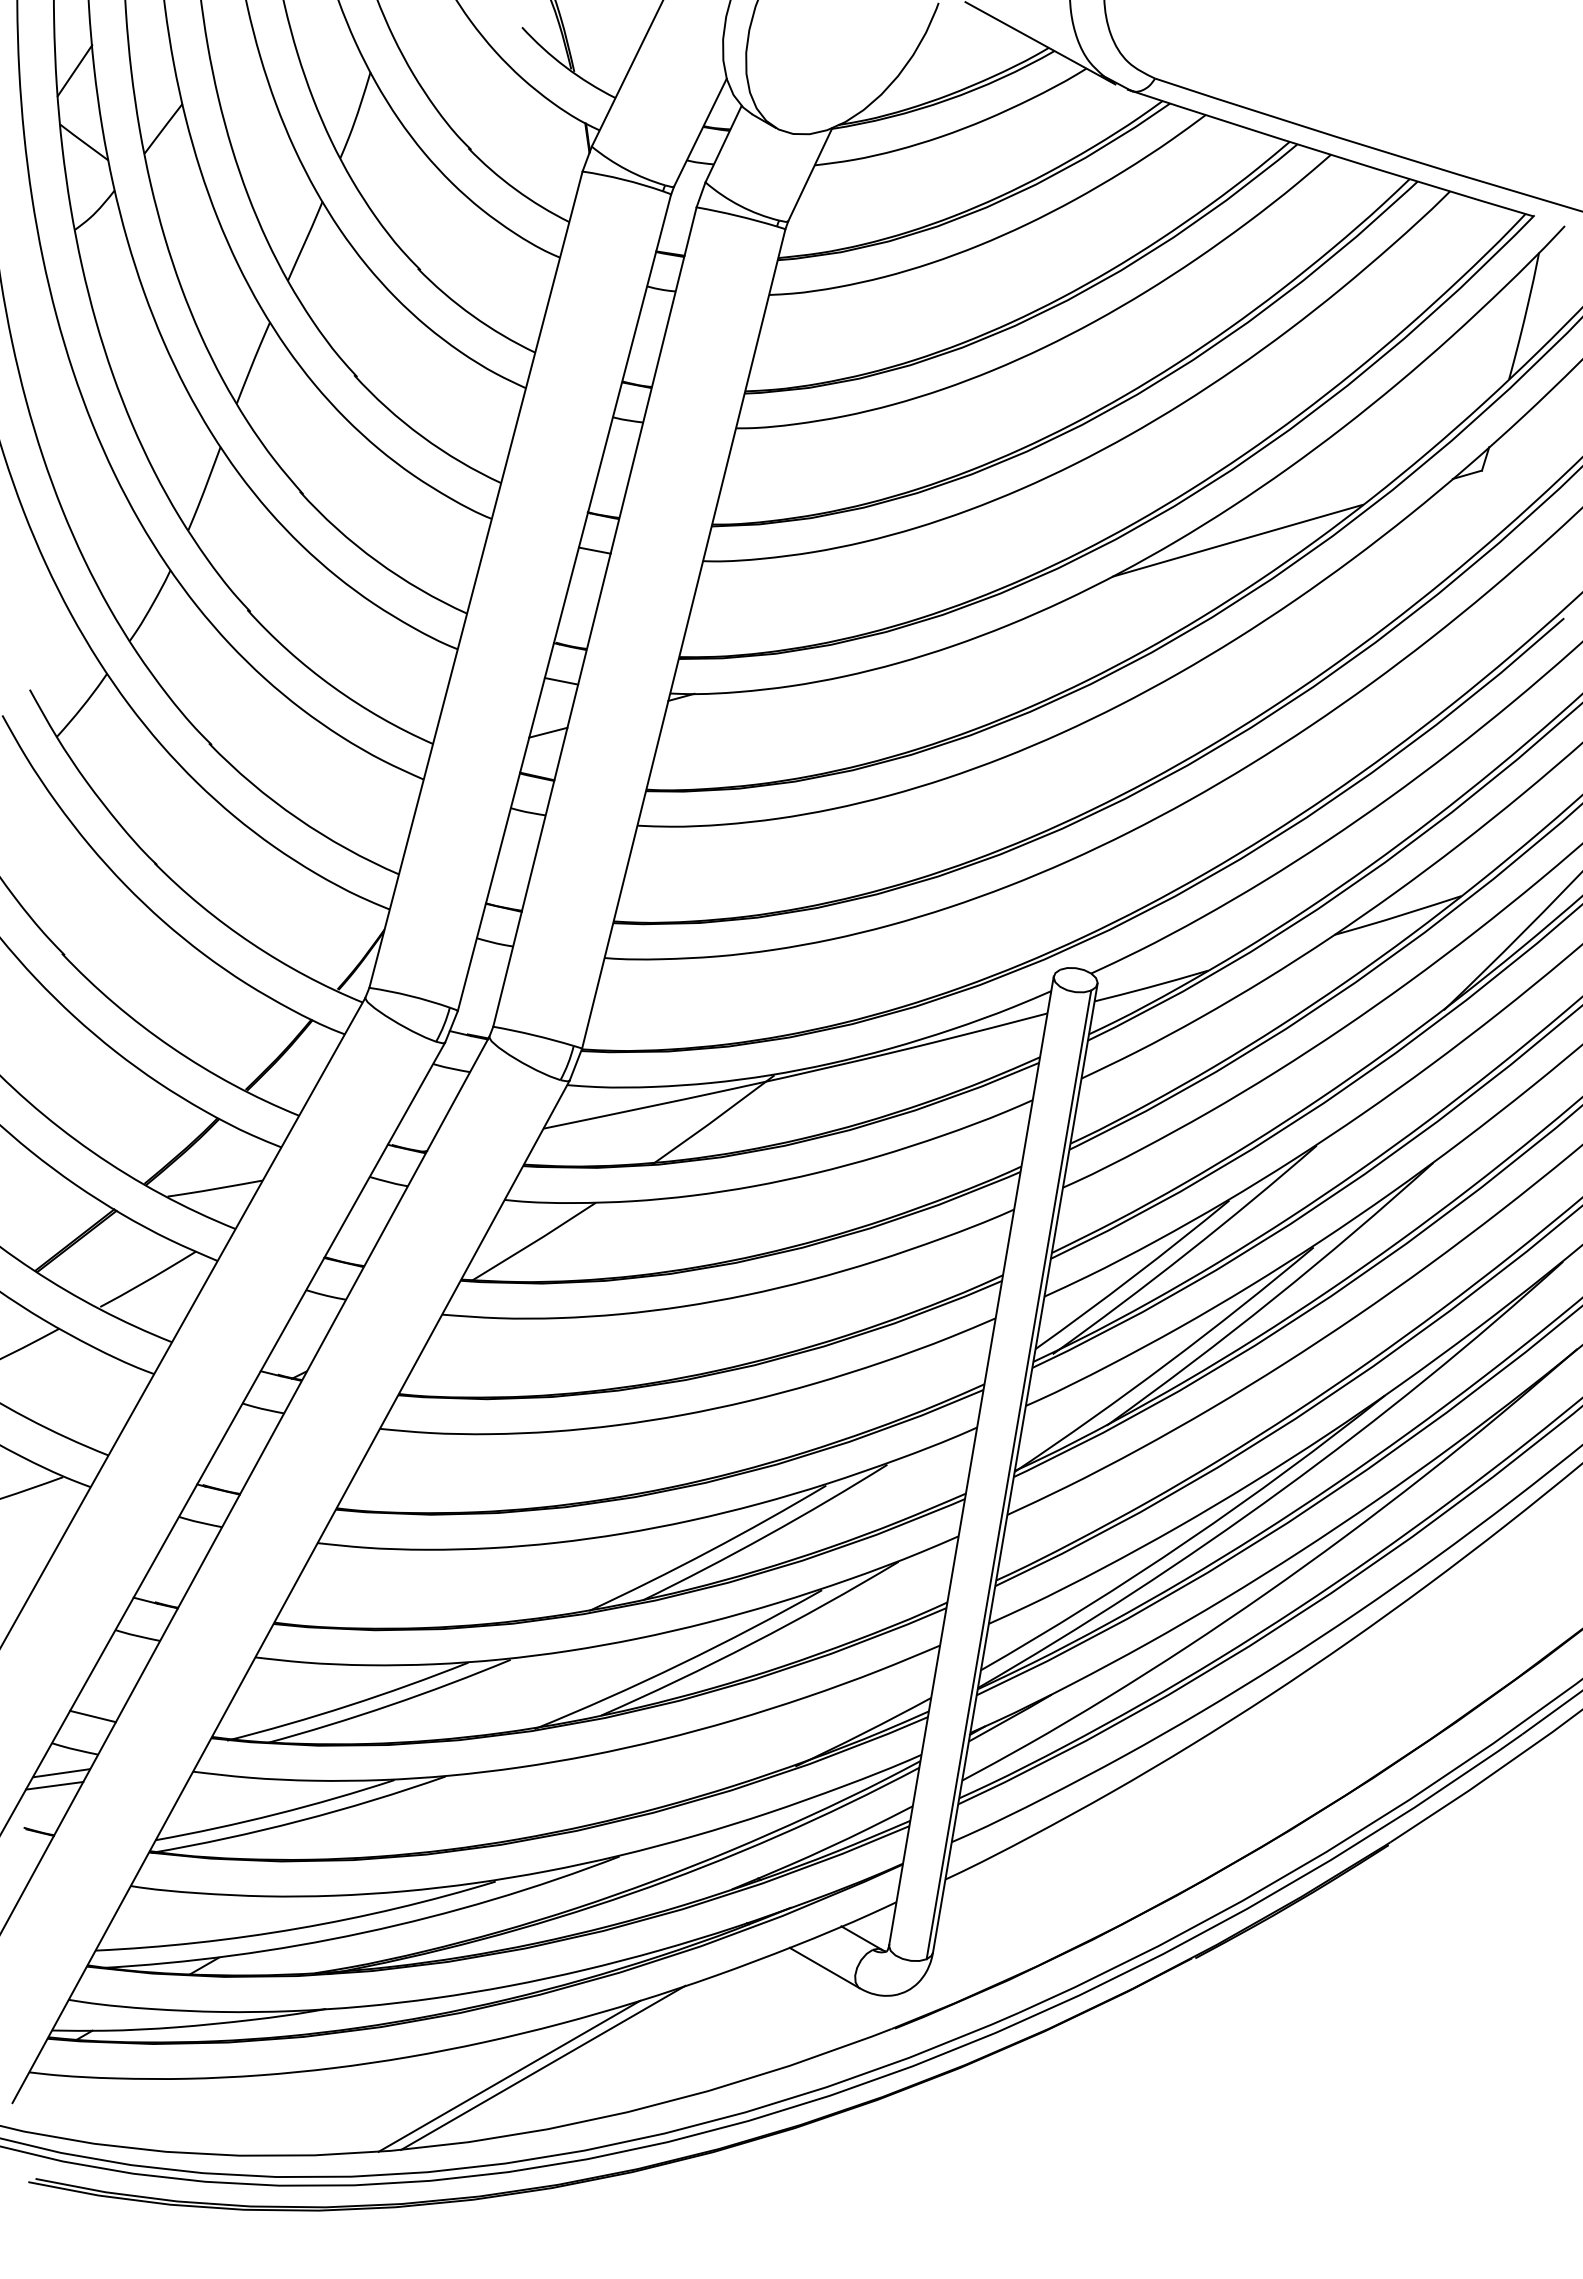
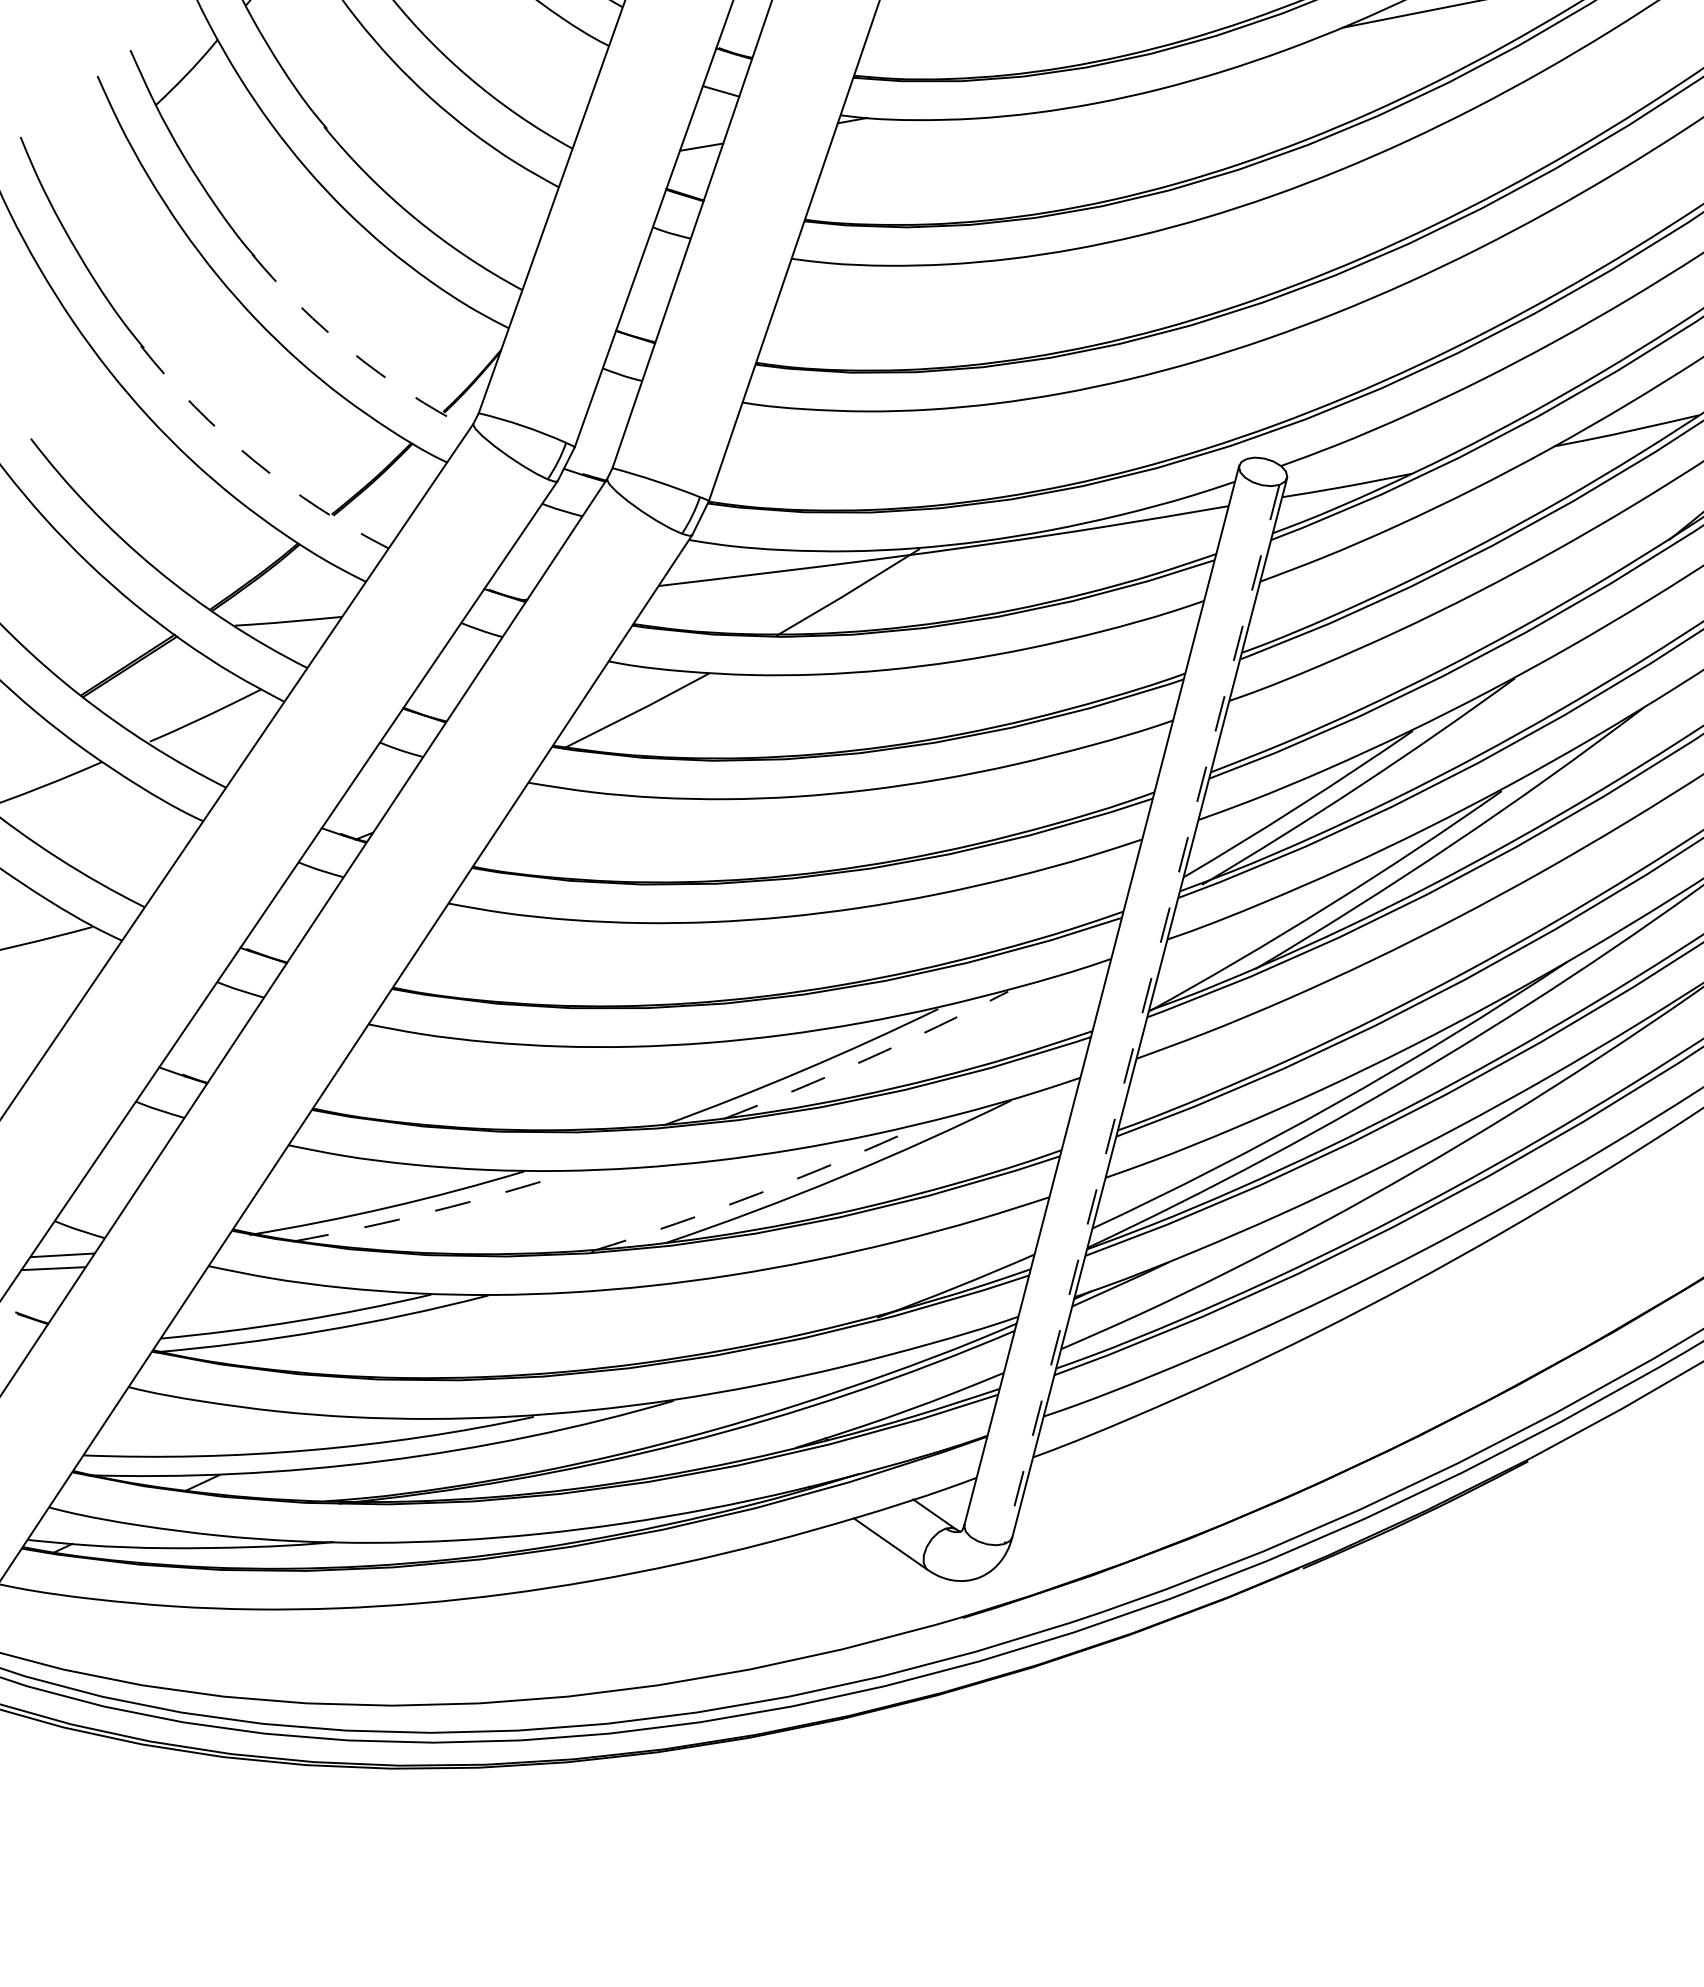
arc: (251, 943) -> (352, 352), solid -> dashed
arc: (171, 1047) -> (253, 460), solid -> dashed
line: (1008, 1475) -> (1141, 1015), solid -> dashed
arc: (766, 1535) -> (867, 1058), solid -> dashed
arc: (680, 1664) -> (759, 1193), solid -> dashed
arc: (390, 1705) -> (433, 1211), solid -> dashed
line: (92, 1716) -> (102, 1195), removed
line: (543, 2067) -> (569, 1627), removed
line: (509, 2075) -> (530, 1633), removed

